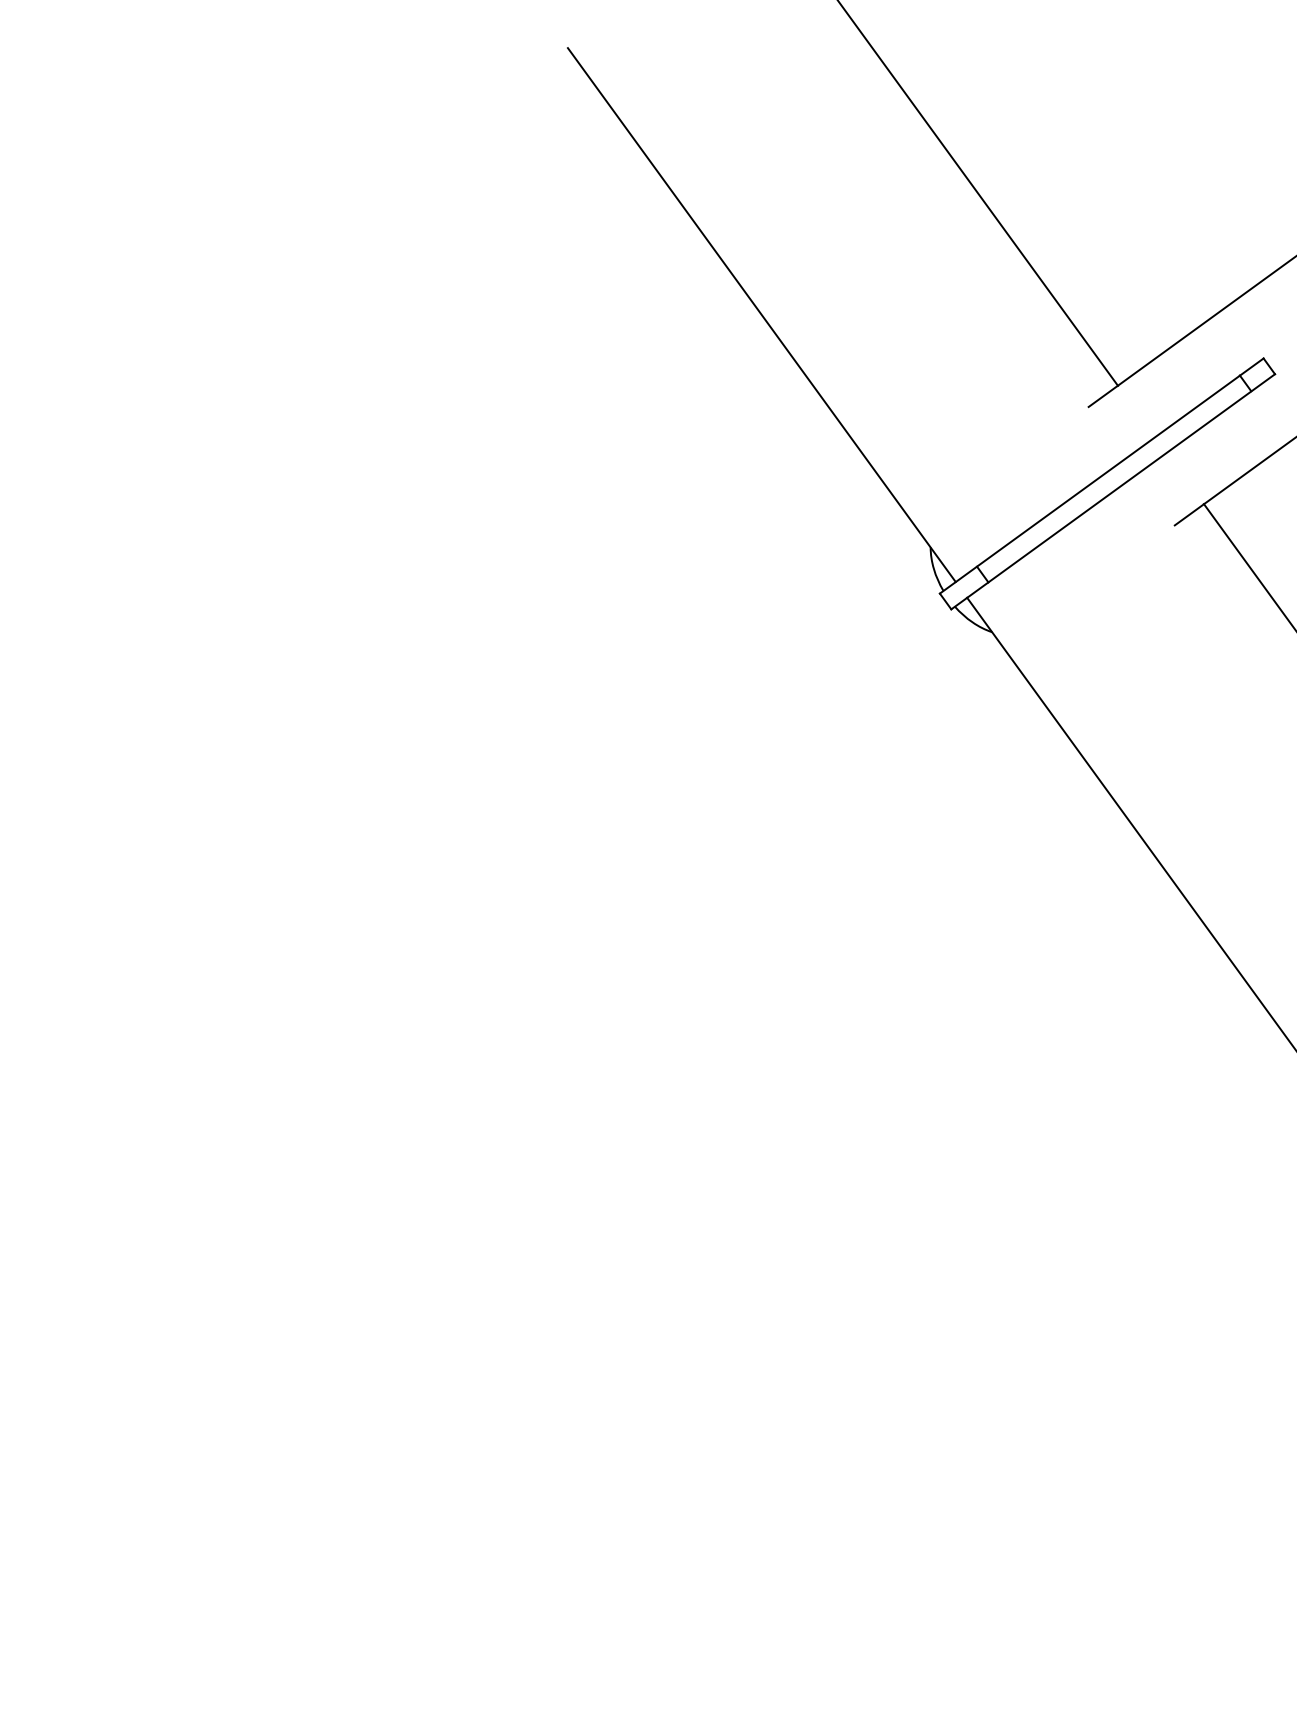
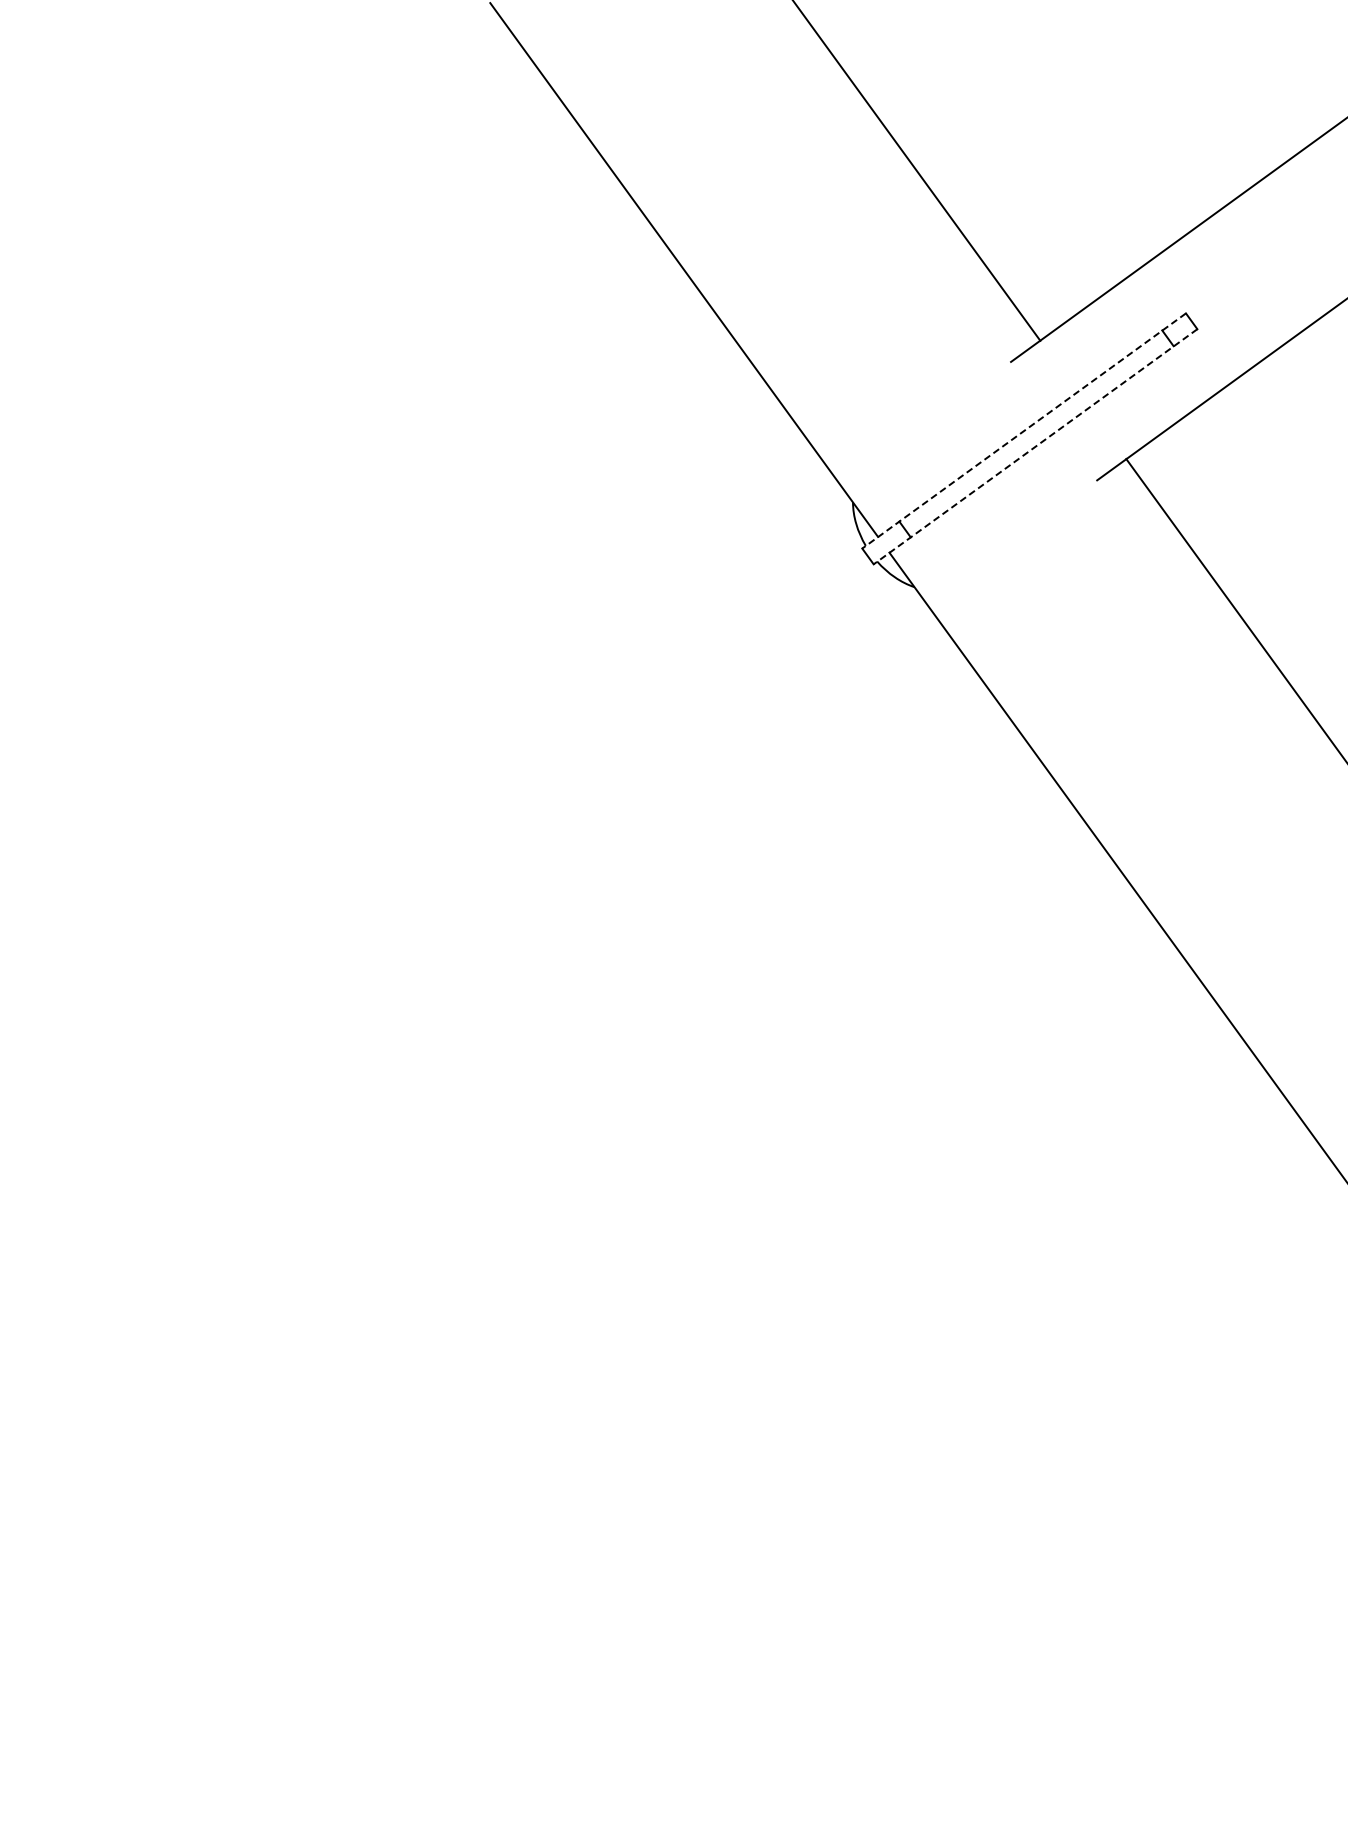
line: (1101, 476) -> (1023, 431), solid -> dashed
line: (1113, 492) -> (1035, 447), solid -> dashed

